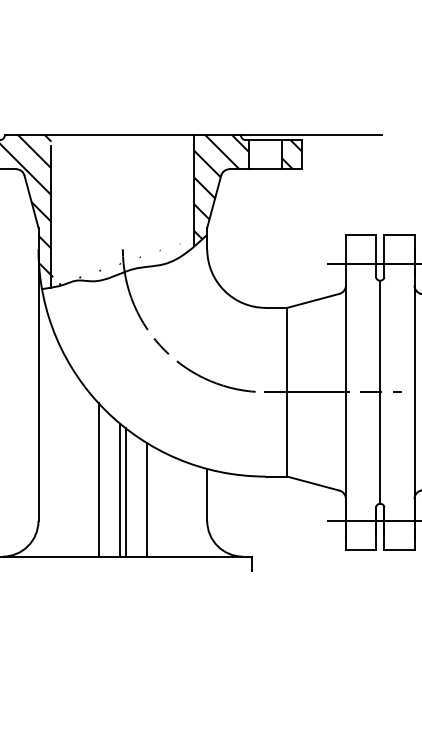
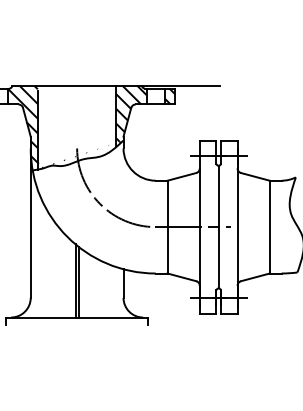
line: (98, 480) -> (63, 275), removed
line: (147, 500) -> (90, 286), removed

